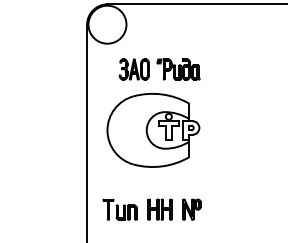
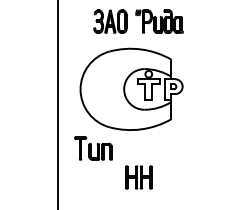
part: (119, 209) -> (92, 148), moved
part: (191, 209) -> (173, 177), removed

